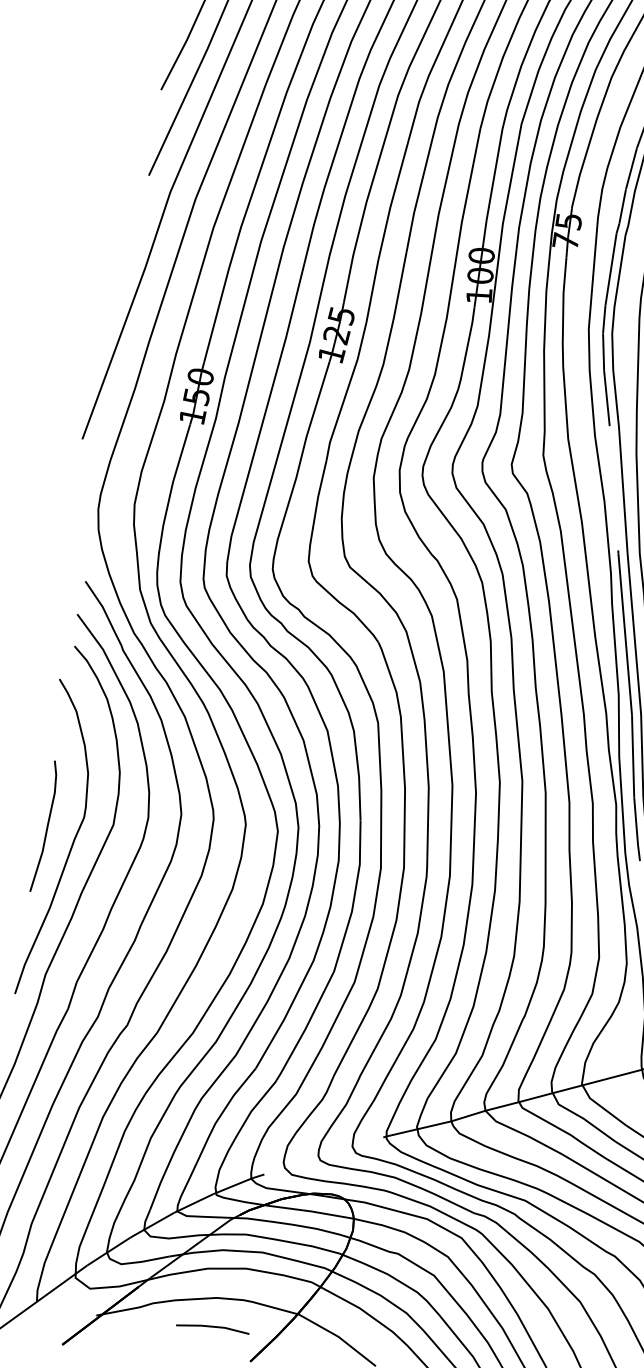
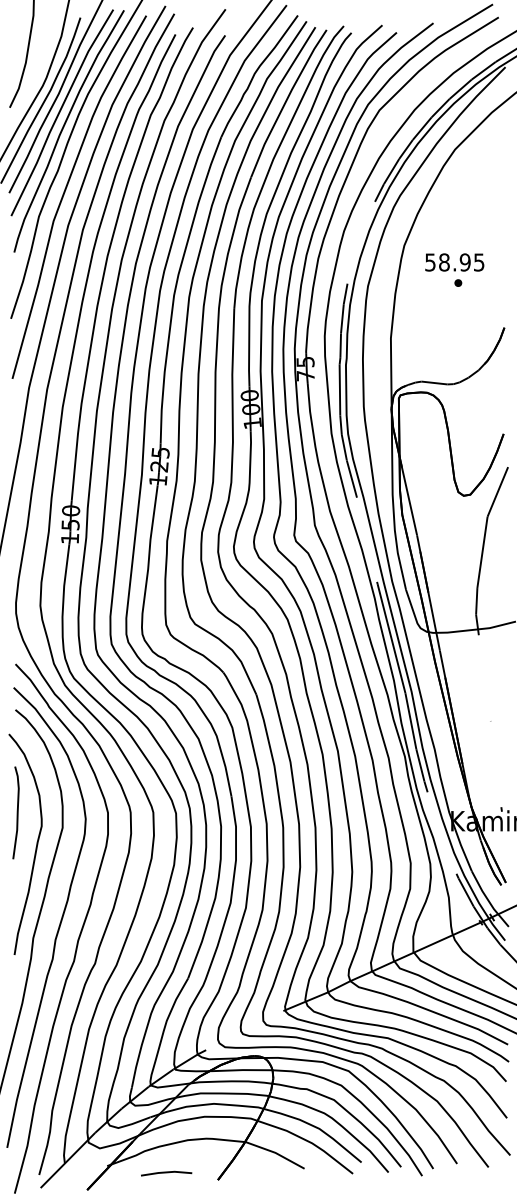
curve: (45, 826) -> (16, 812), moved
line: (212, 1328) -> (166, 1173), moved

